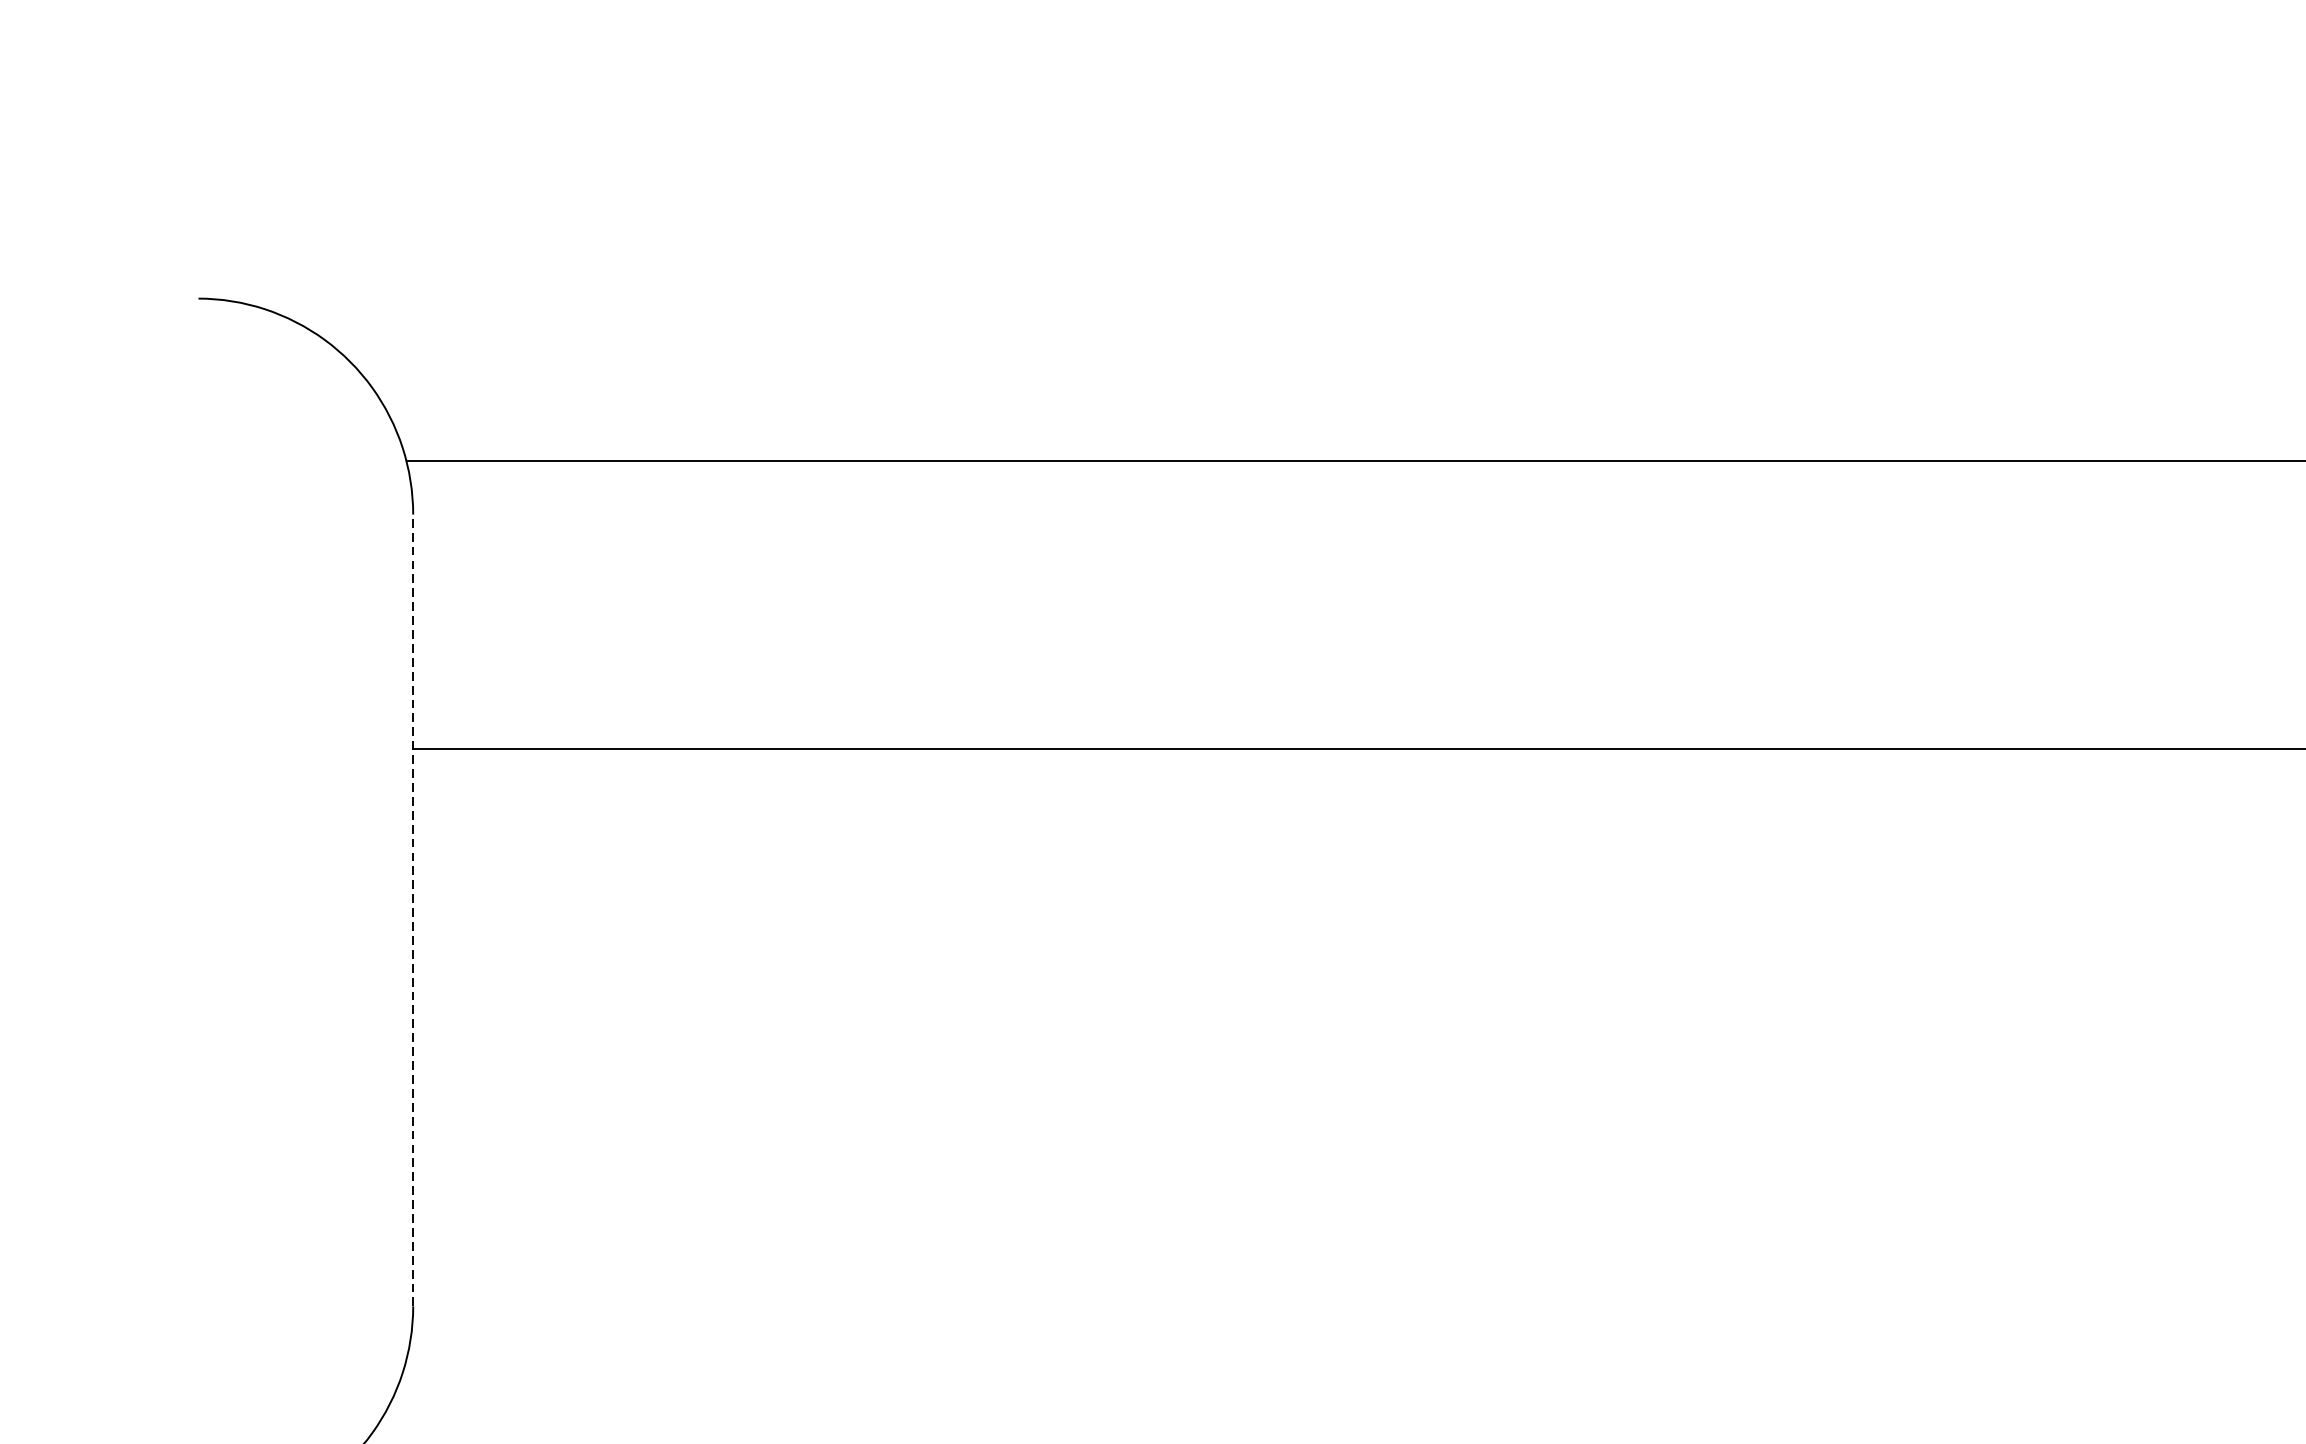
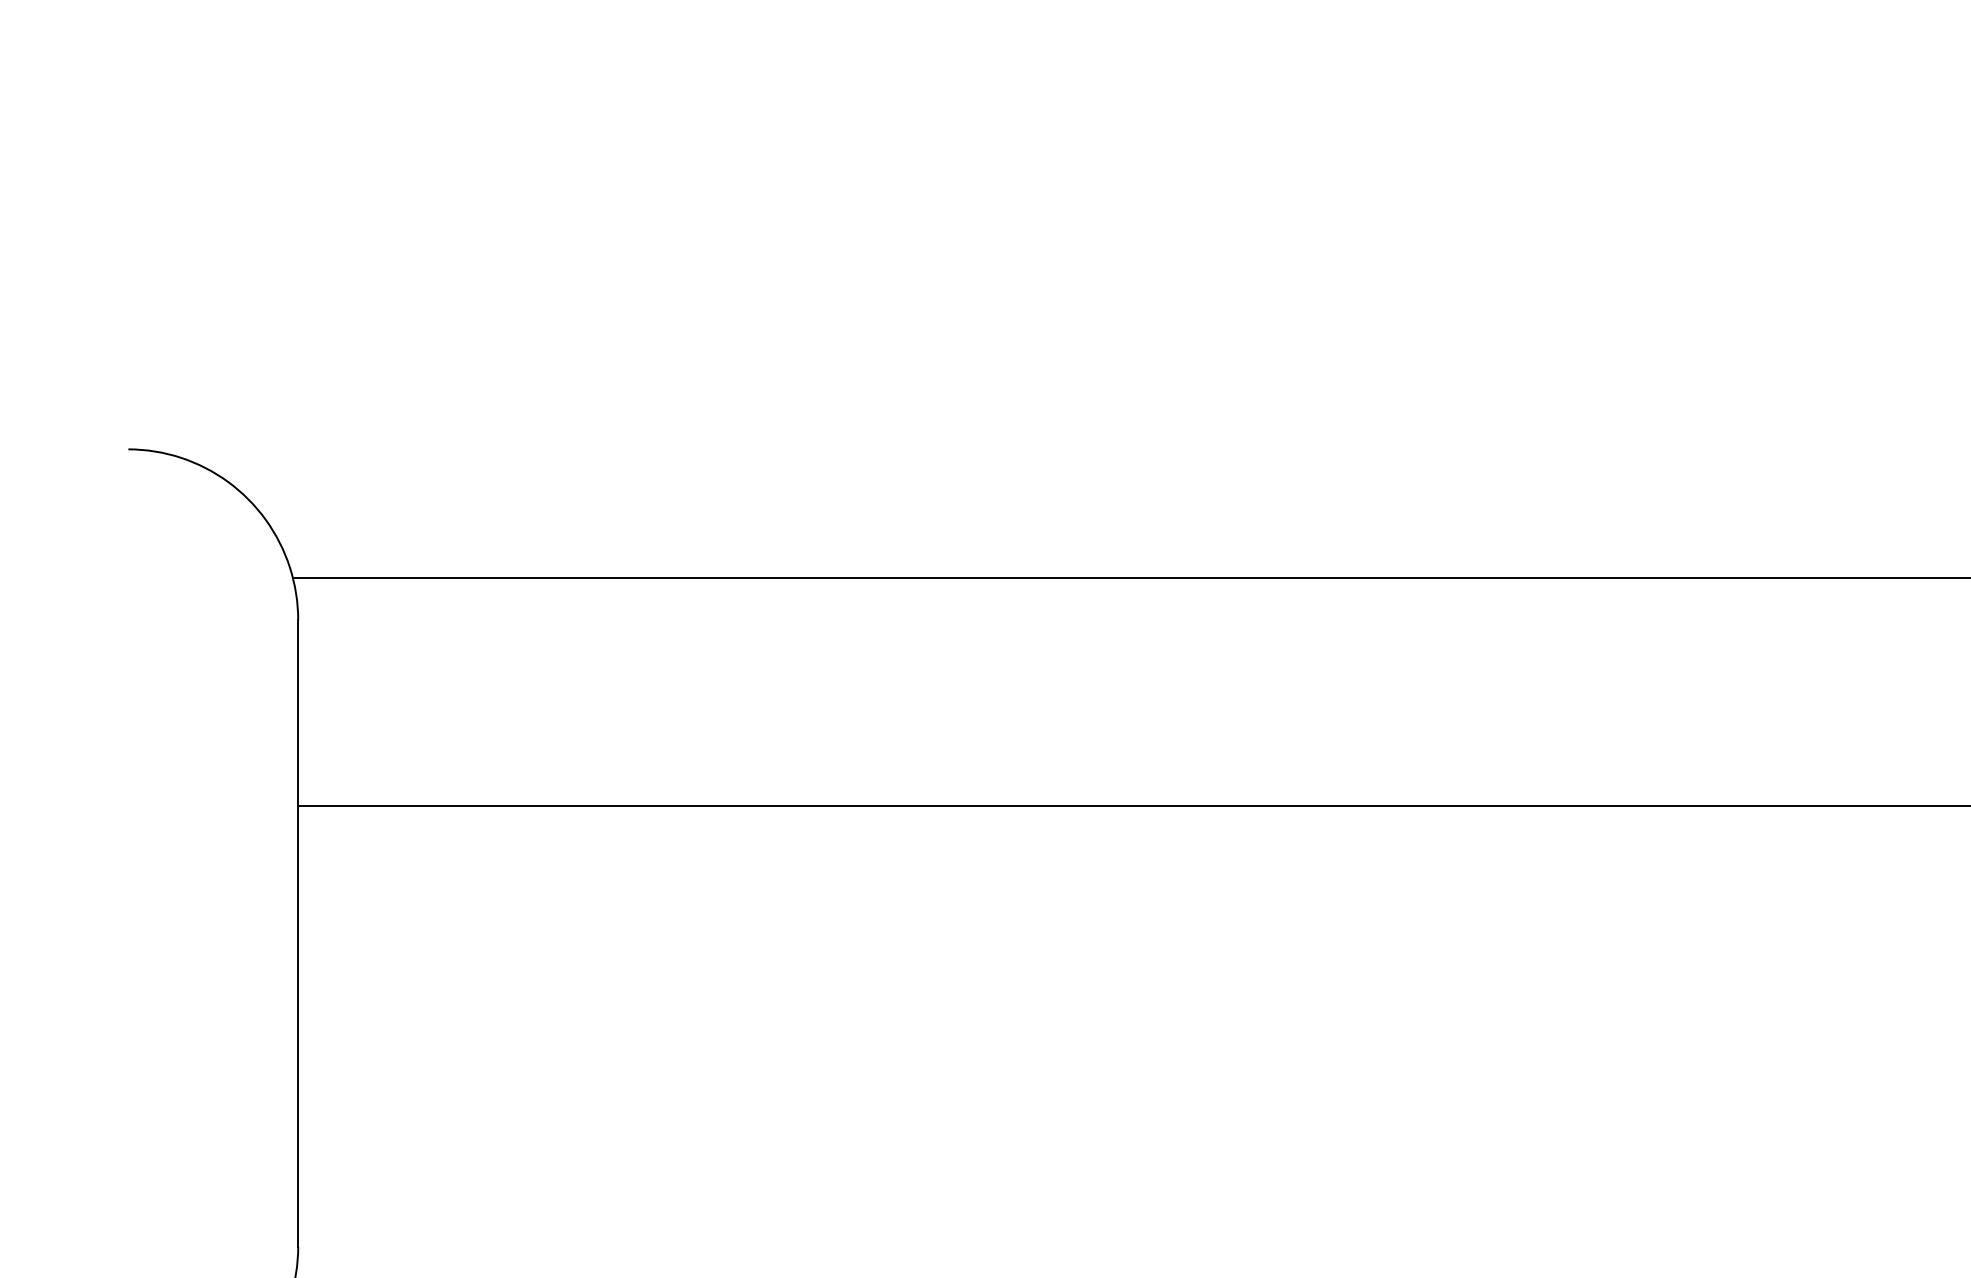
line: (413, 909) -> (298, 932), dashed -> solid

